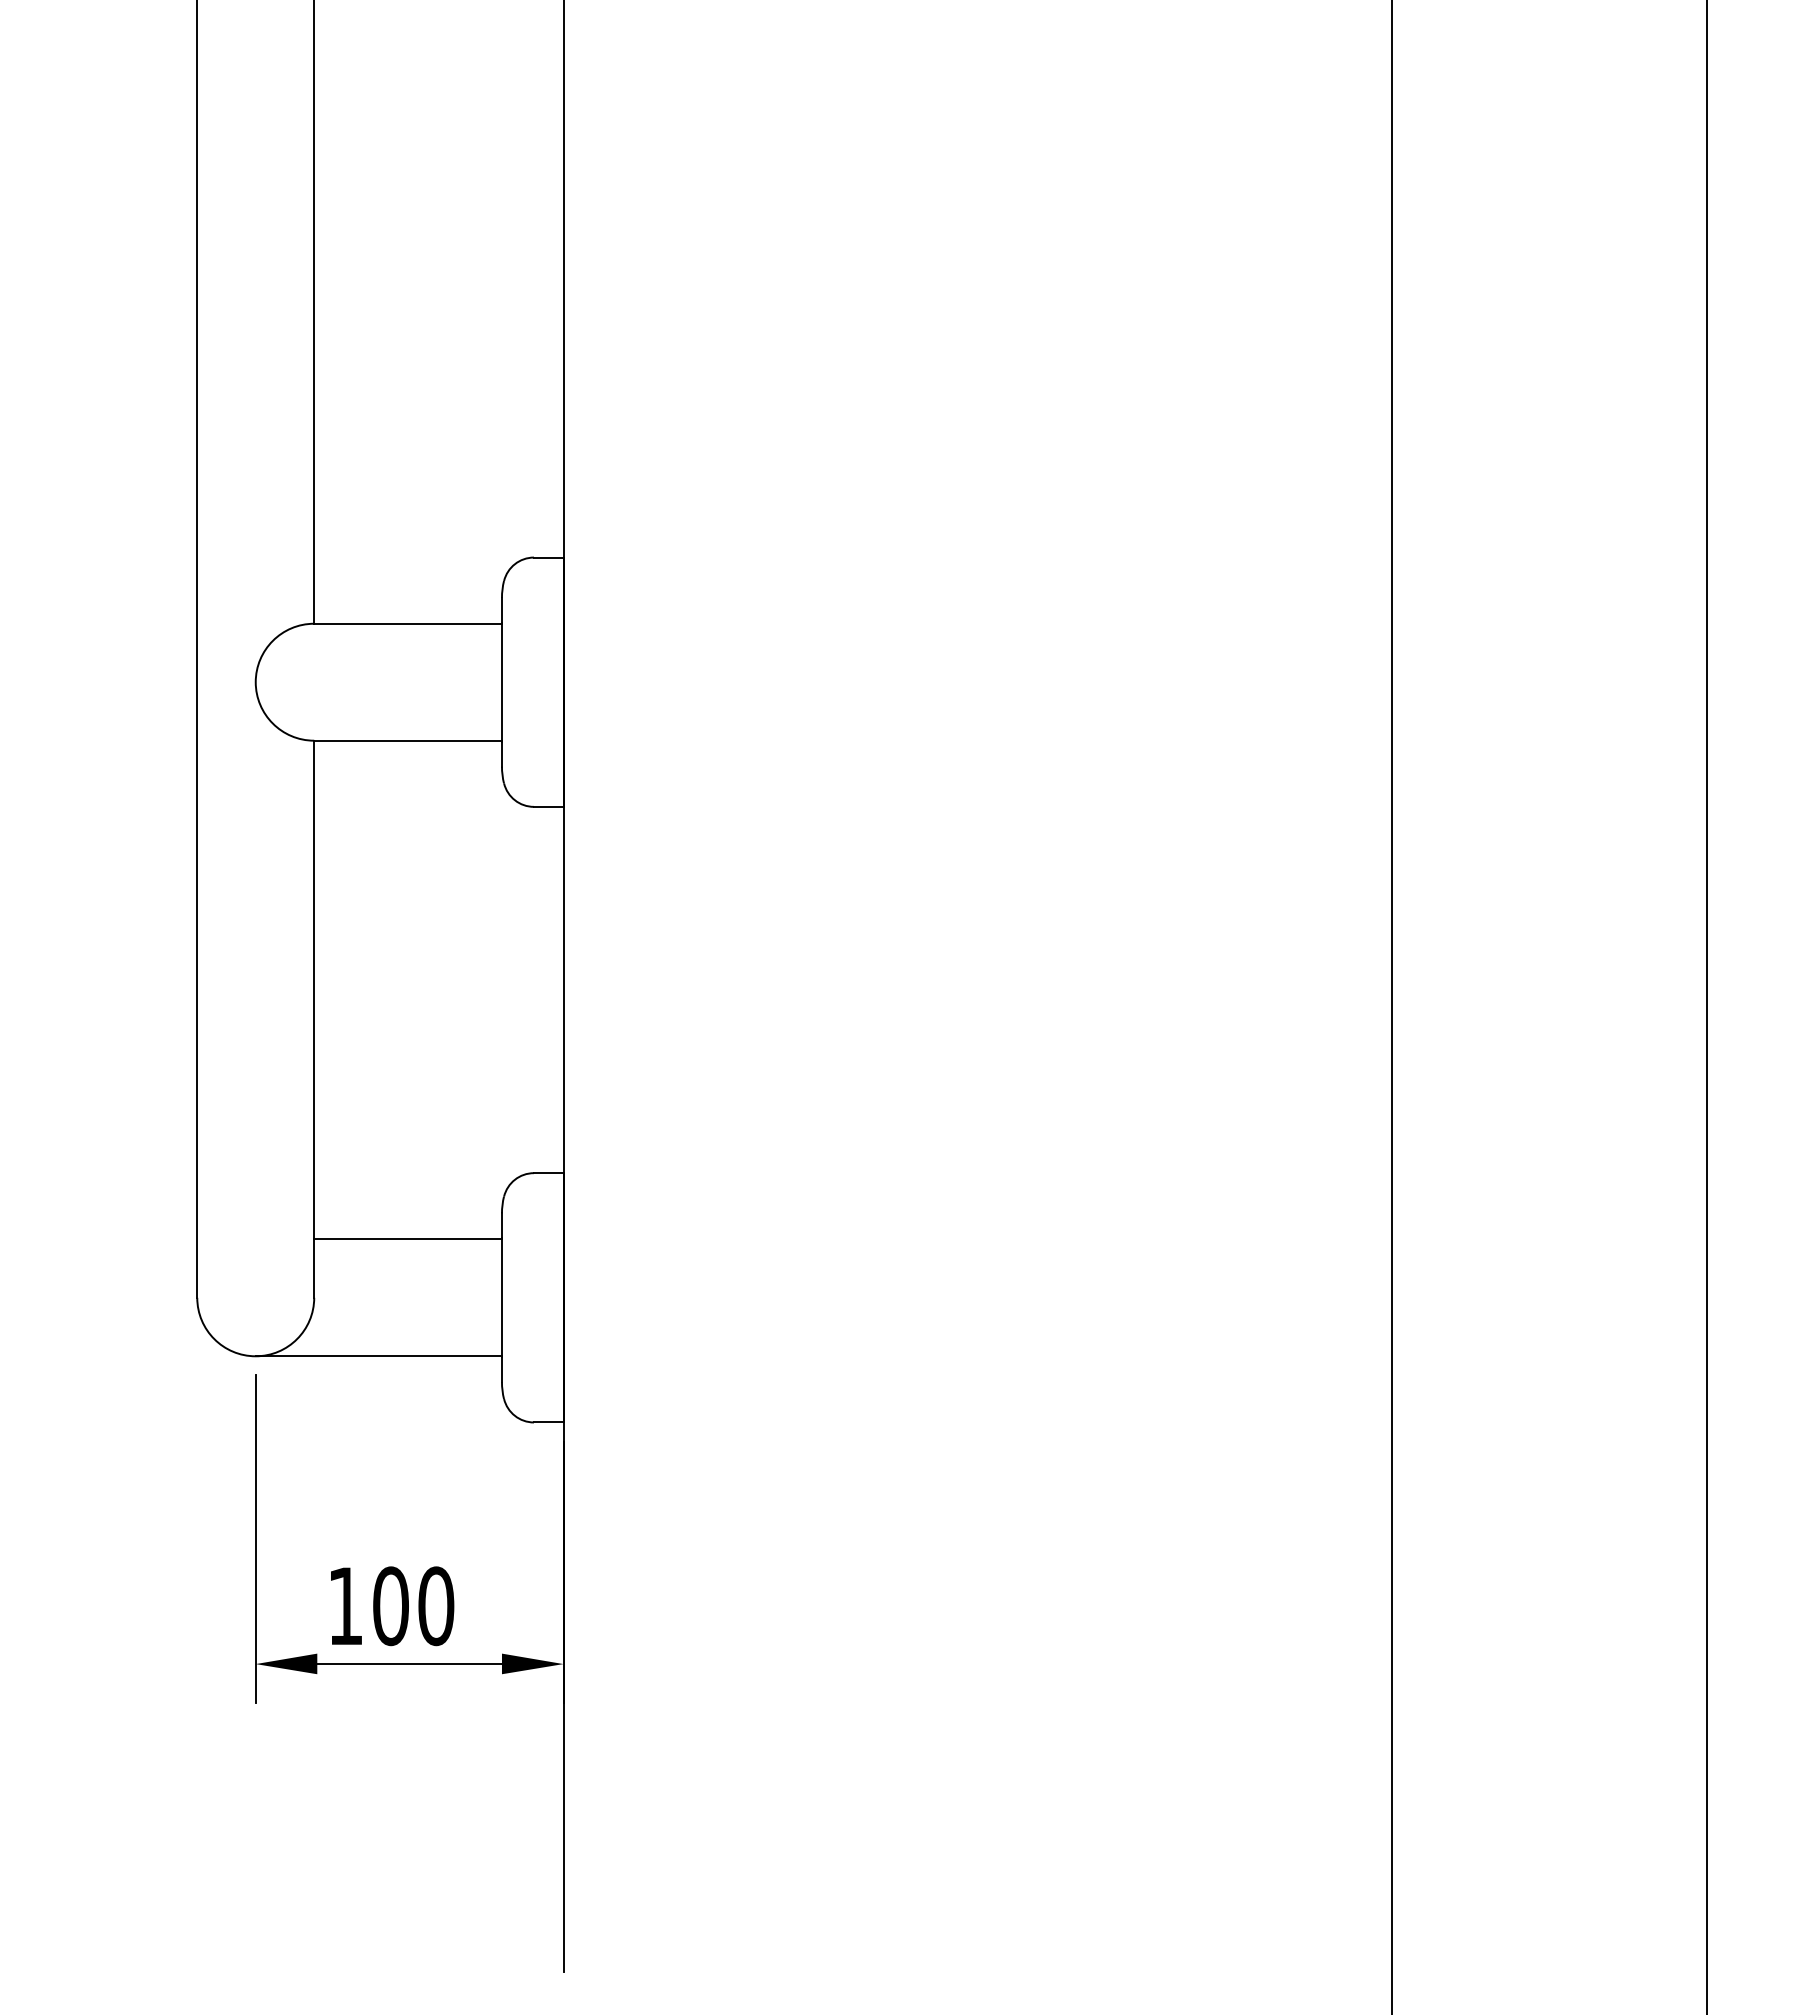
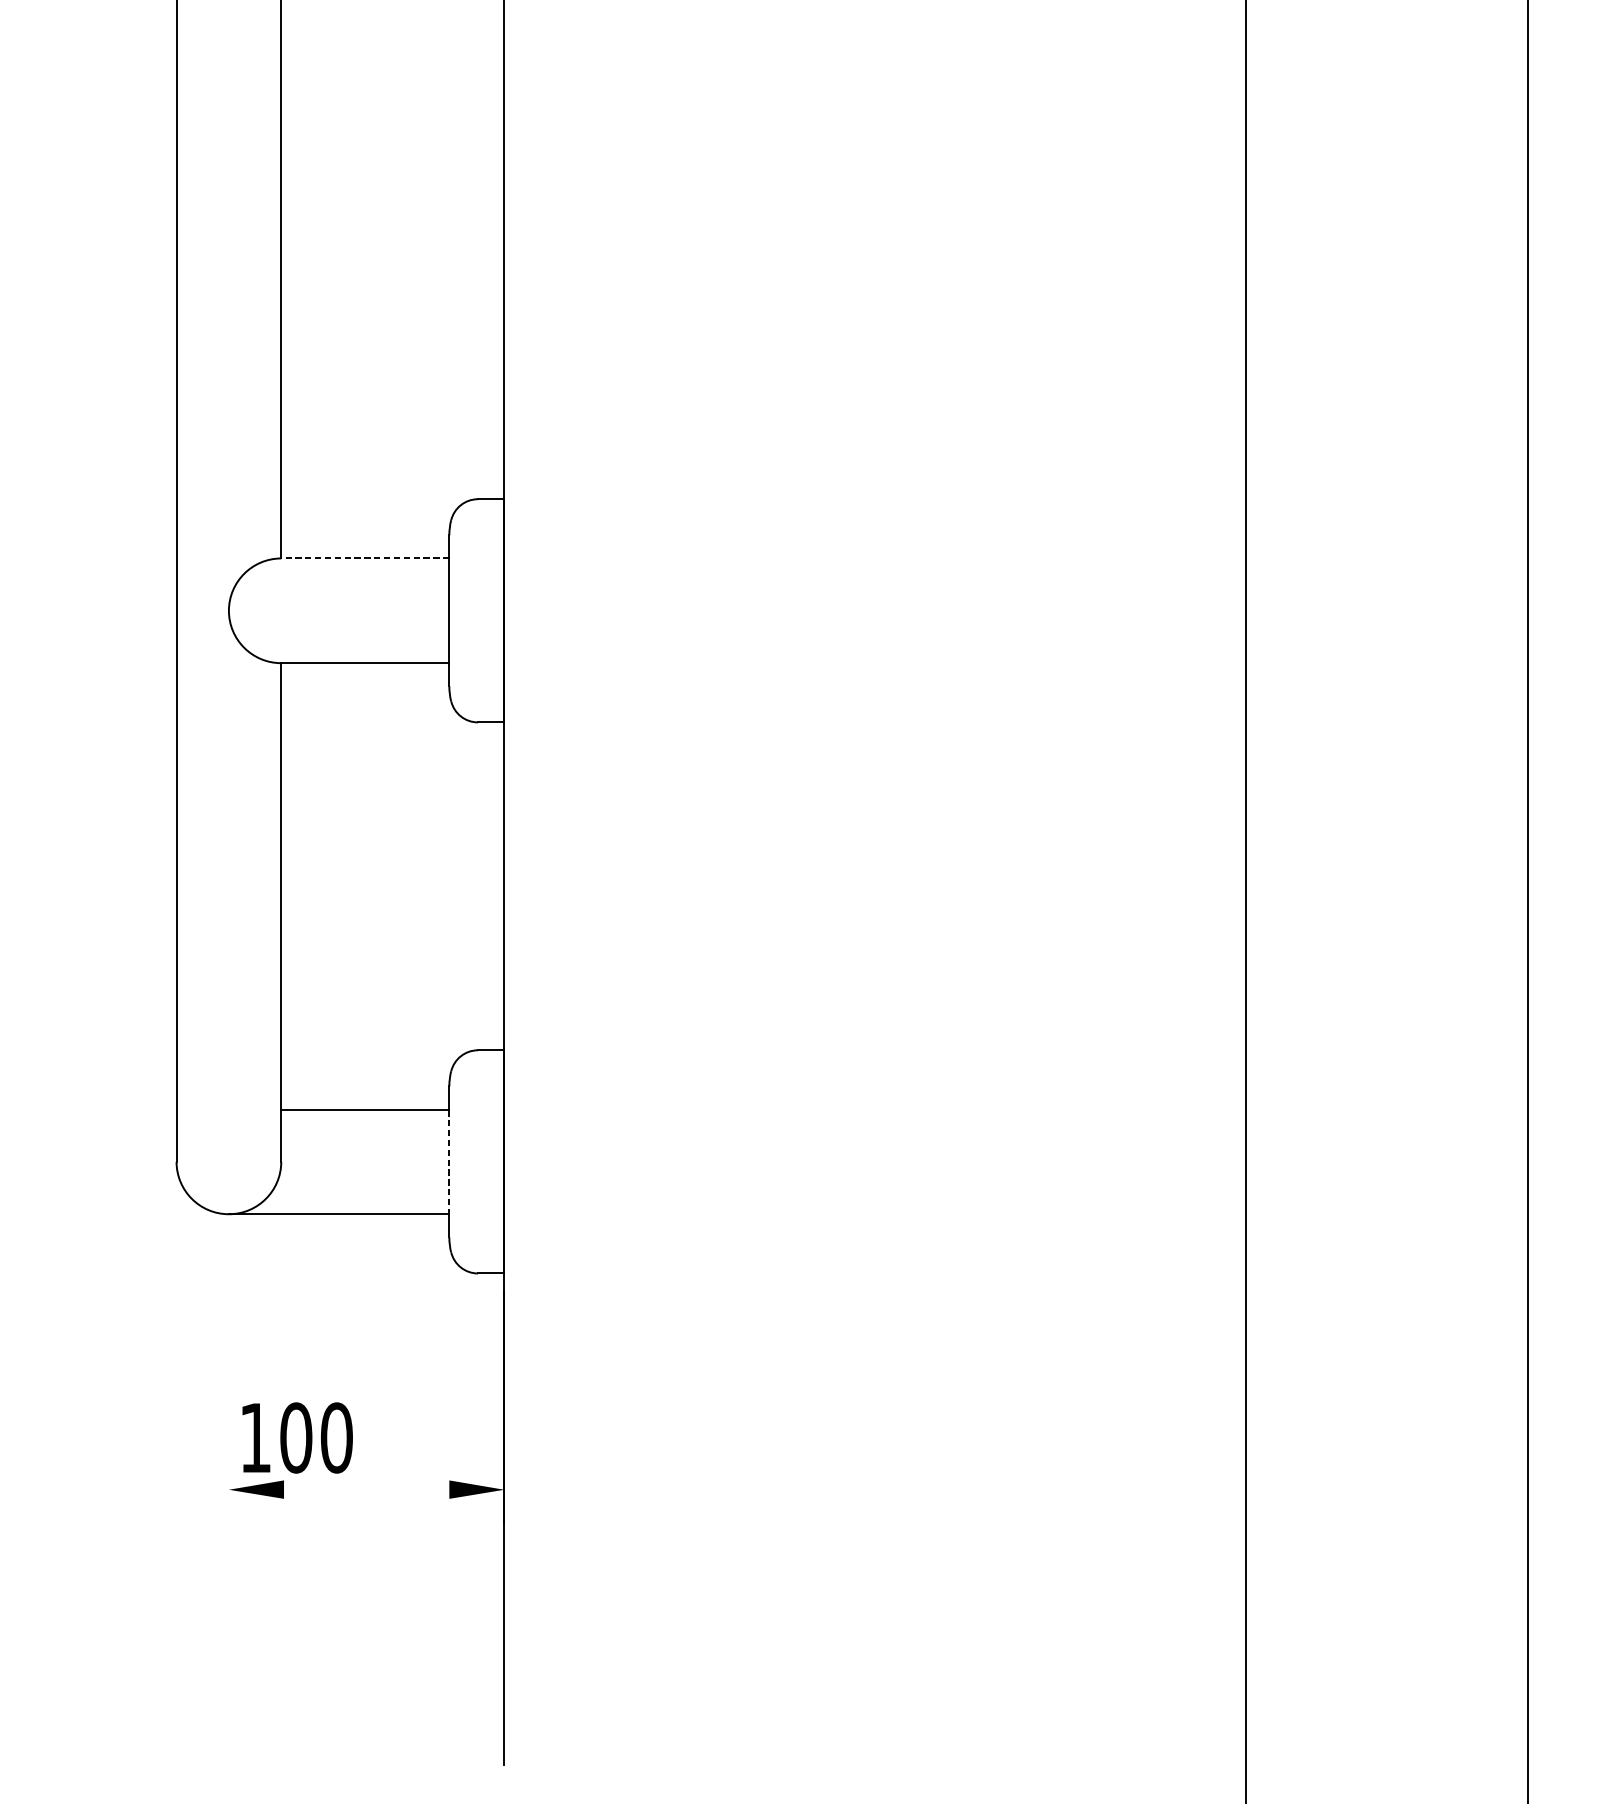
line: (408, 623) -> (365, 558), solid -> dashed
line: (501, 1297) -> (448, 1161), solid -> dashed
line: (255, 1538) -> (228, 1377), removed
text: (392, 1606) -> (297, 1438), moved
line: (409, 1664) -> (366, 1490), removed

